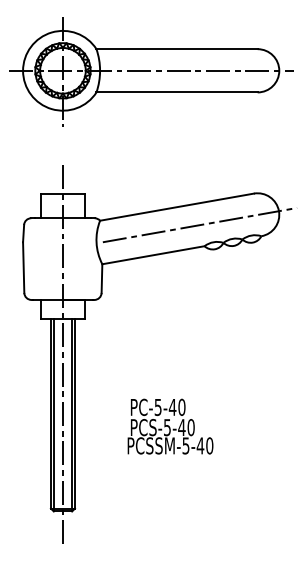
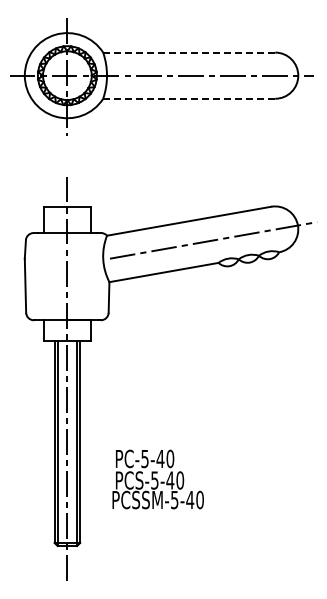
line: (176, 49) -> (188, 52), solid -> dashed
line: (176, 92) -> (188, 98), solid -> dashed
text: (169, 426) -> (157, 479), moved

